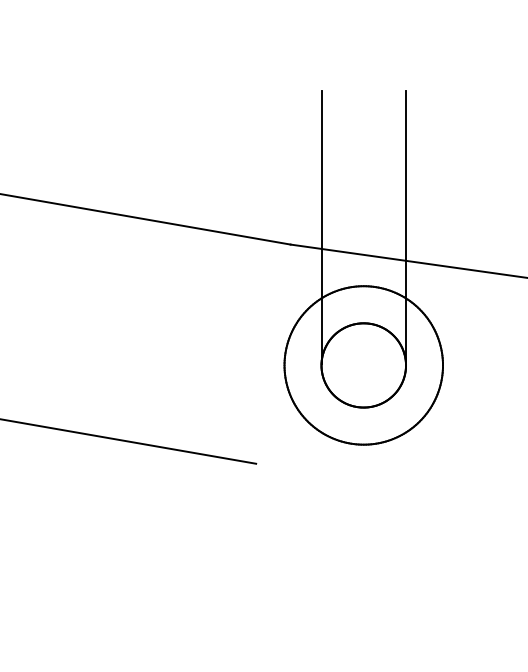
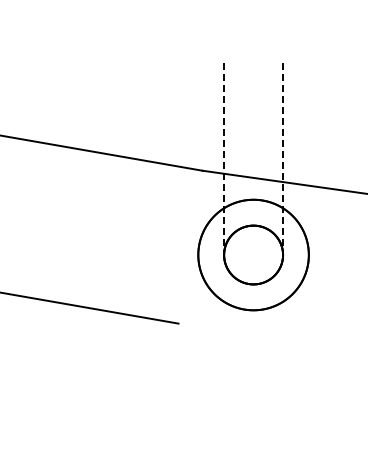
line: (322, 228) -> (224, 159), solid -> dashed
line: (406, 228) -> (283, 159), solid -> dashed

